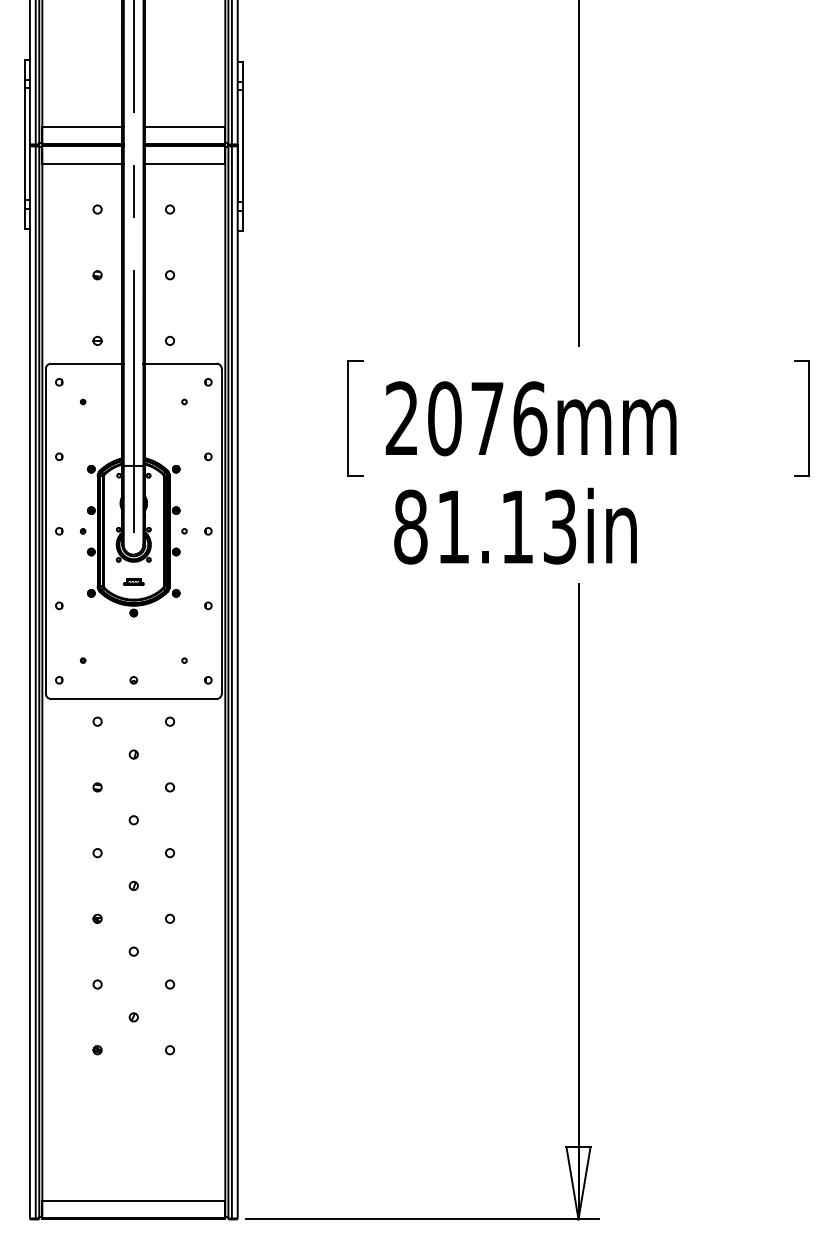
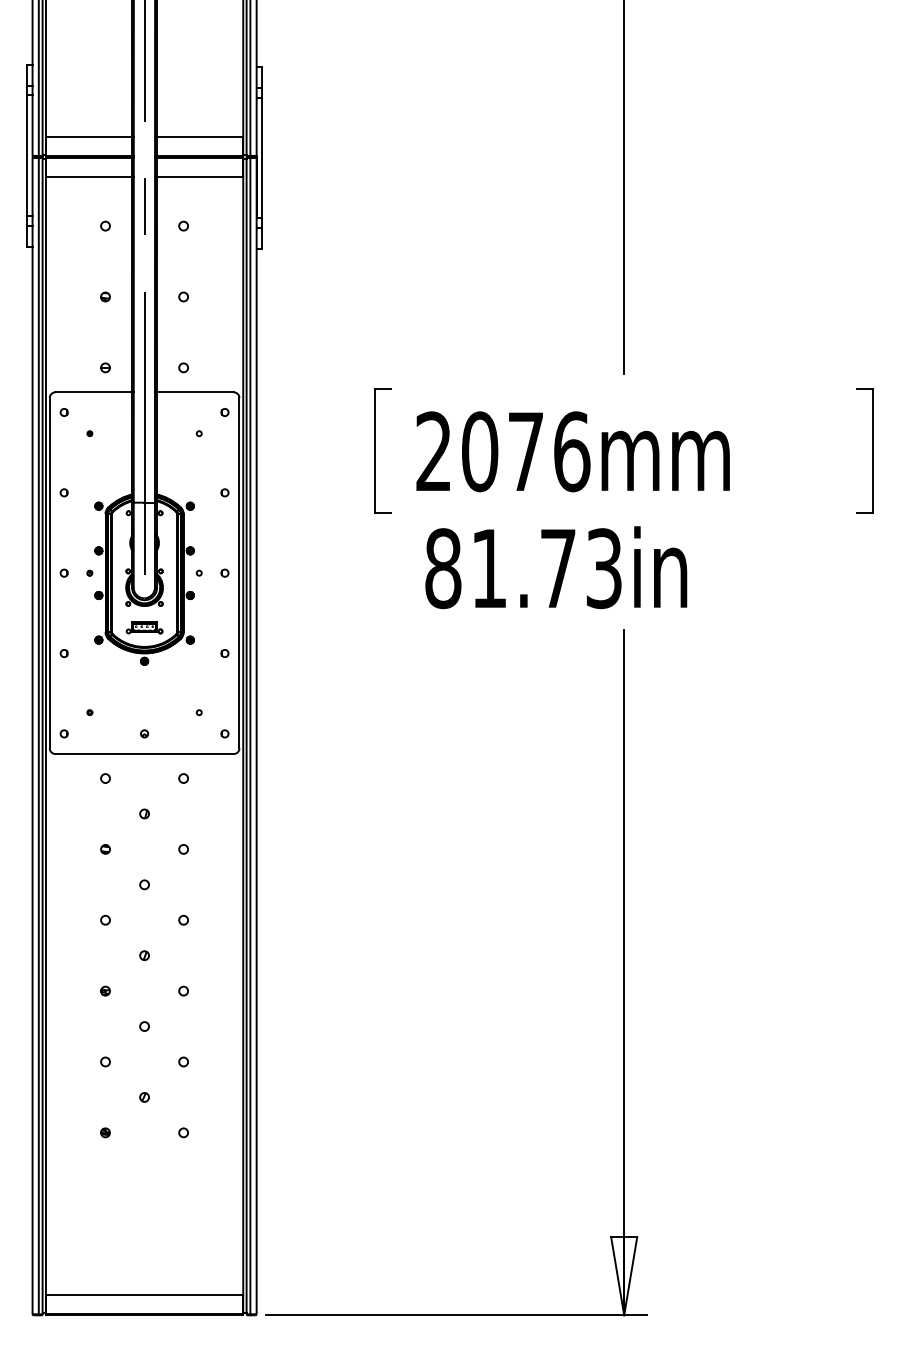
text: (517, 526) -> (558, 568), 81.13in -> 81.73in
part: (133, 581) -> (144, 627), size x1.67

